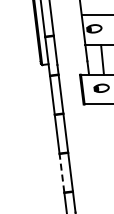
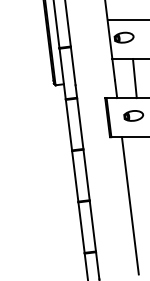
line: (98, 156) -> (129, 205), added
line: (61, 172) -> (80, 226), dashed -> solid

